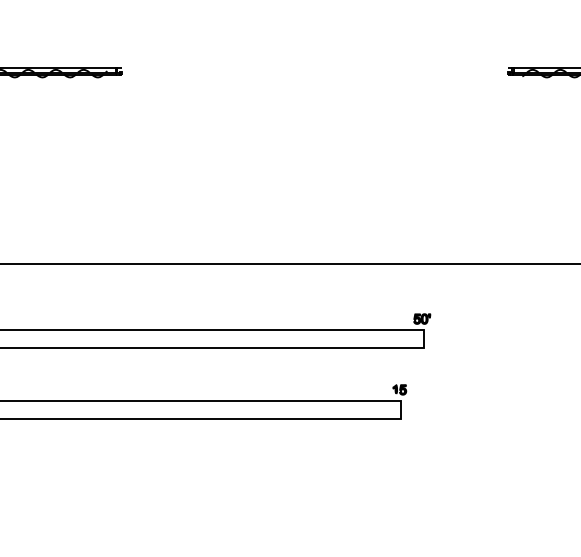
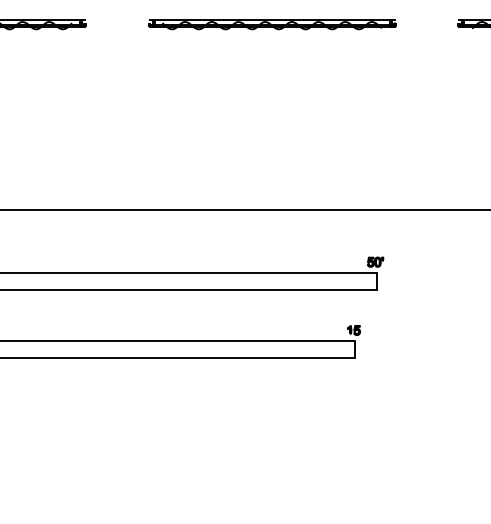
part: (314, 72) -> (271, 24), added

